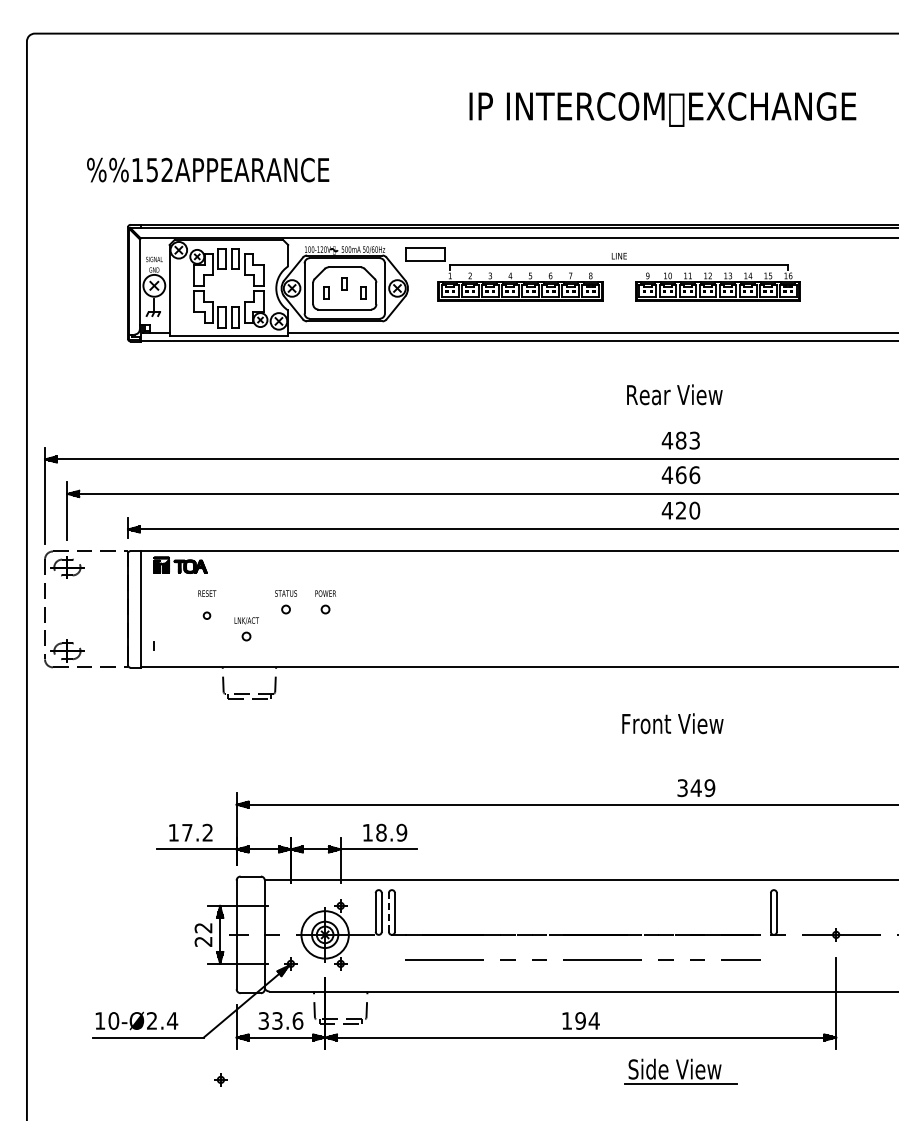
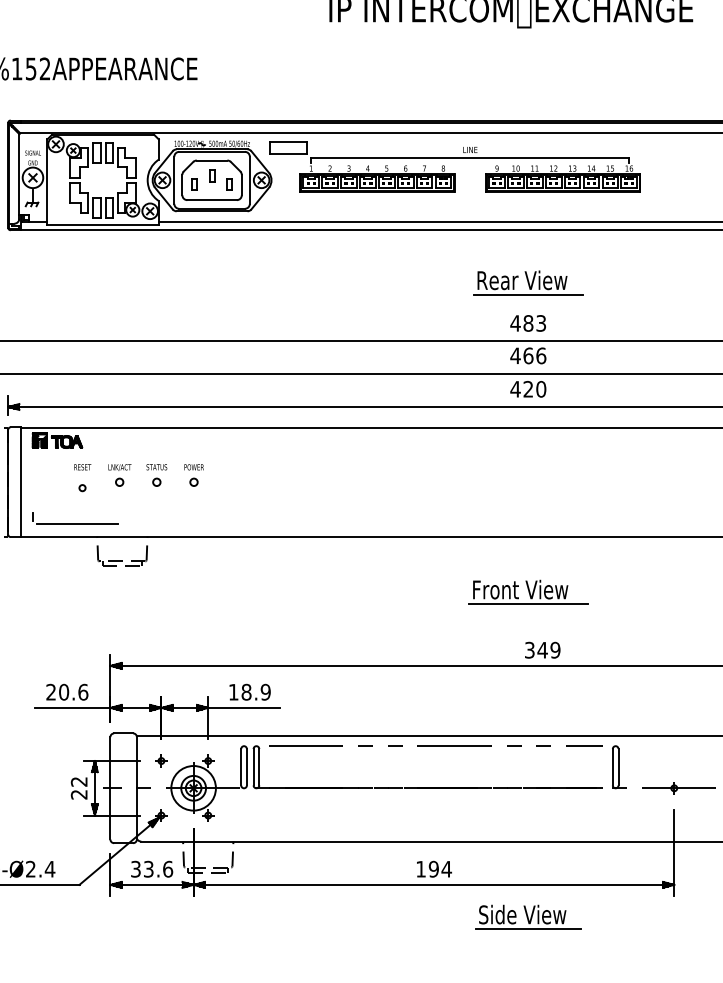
line: (681, 410) -> (528, 295), added
part: (246, 629) -> (119, 475), moved
line: (201, 654) -> (77, 524), added
line: (681, 738) -> (528, 603), added
text: (190, 832) -> (66, 692), 17.2 -> 20.6
line: (388, 912) -> (253, 767), dashed -> solid
line: (582, 959) -> (435, 745), moved
part: (220, 1079) -> (161, 760), moved

